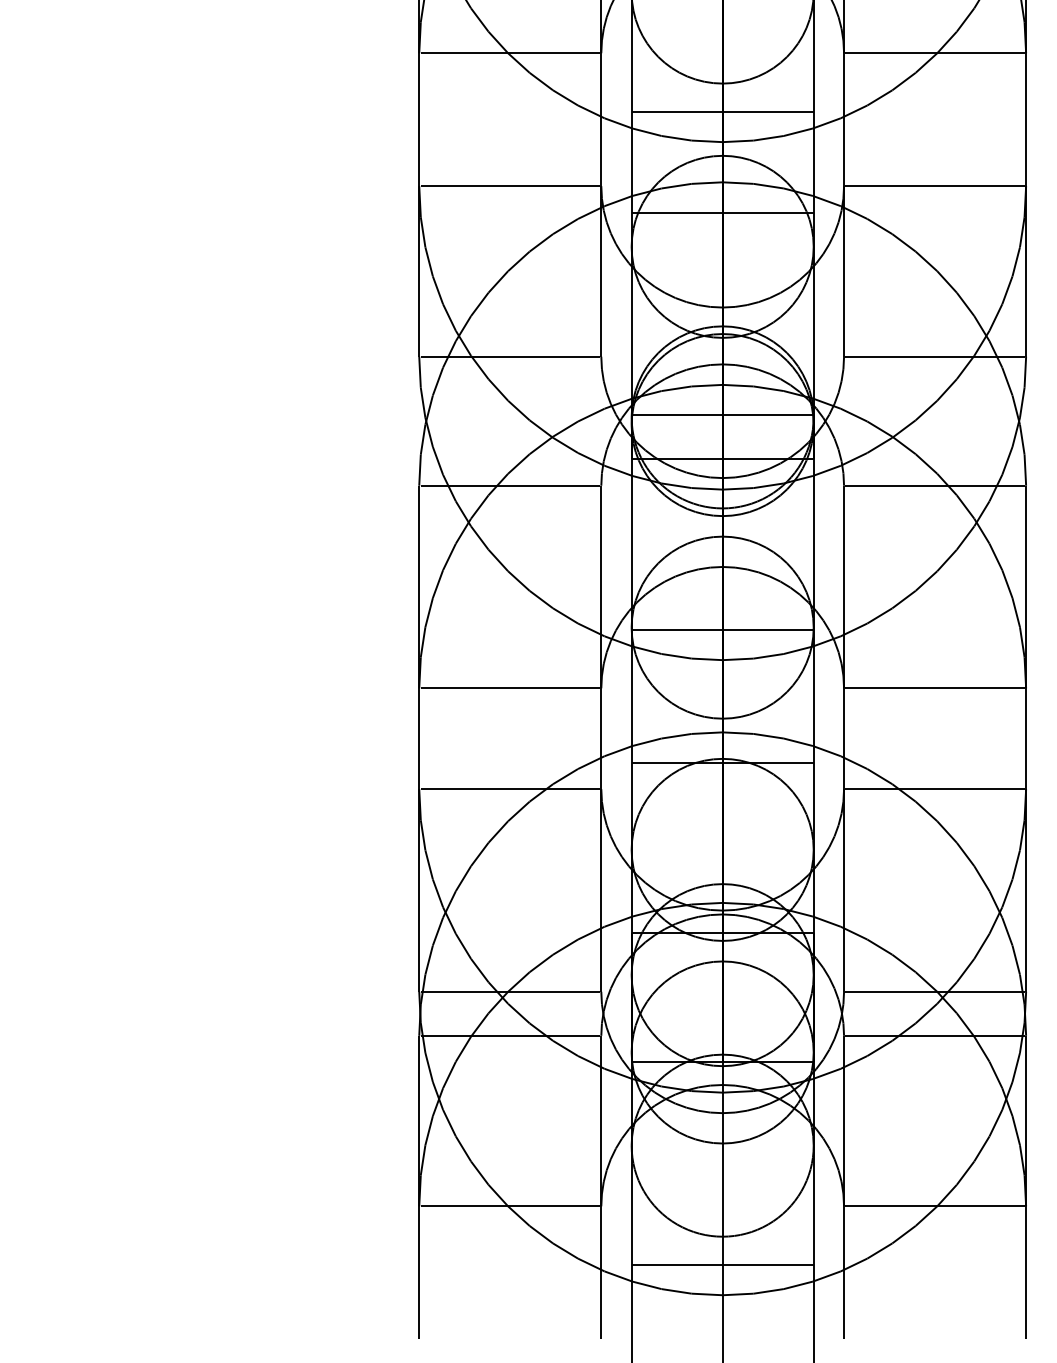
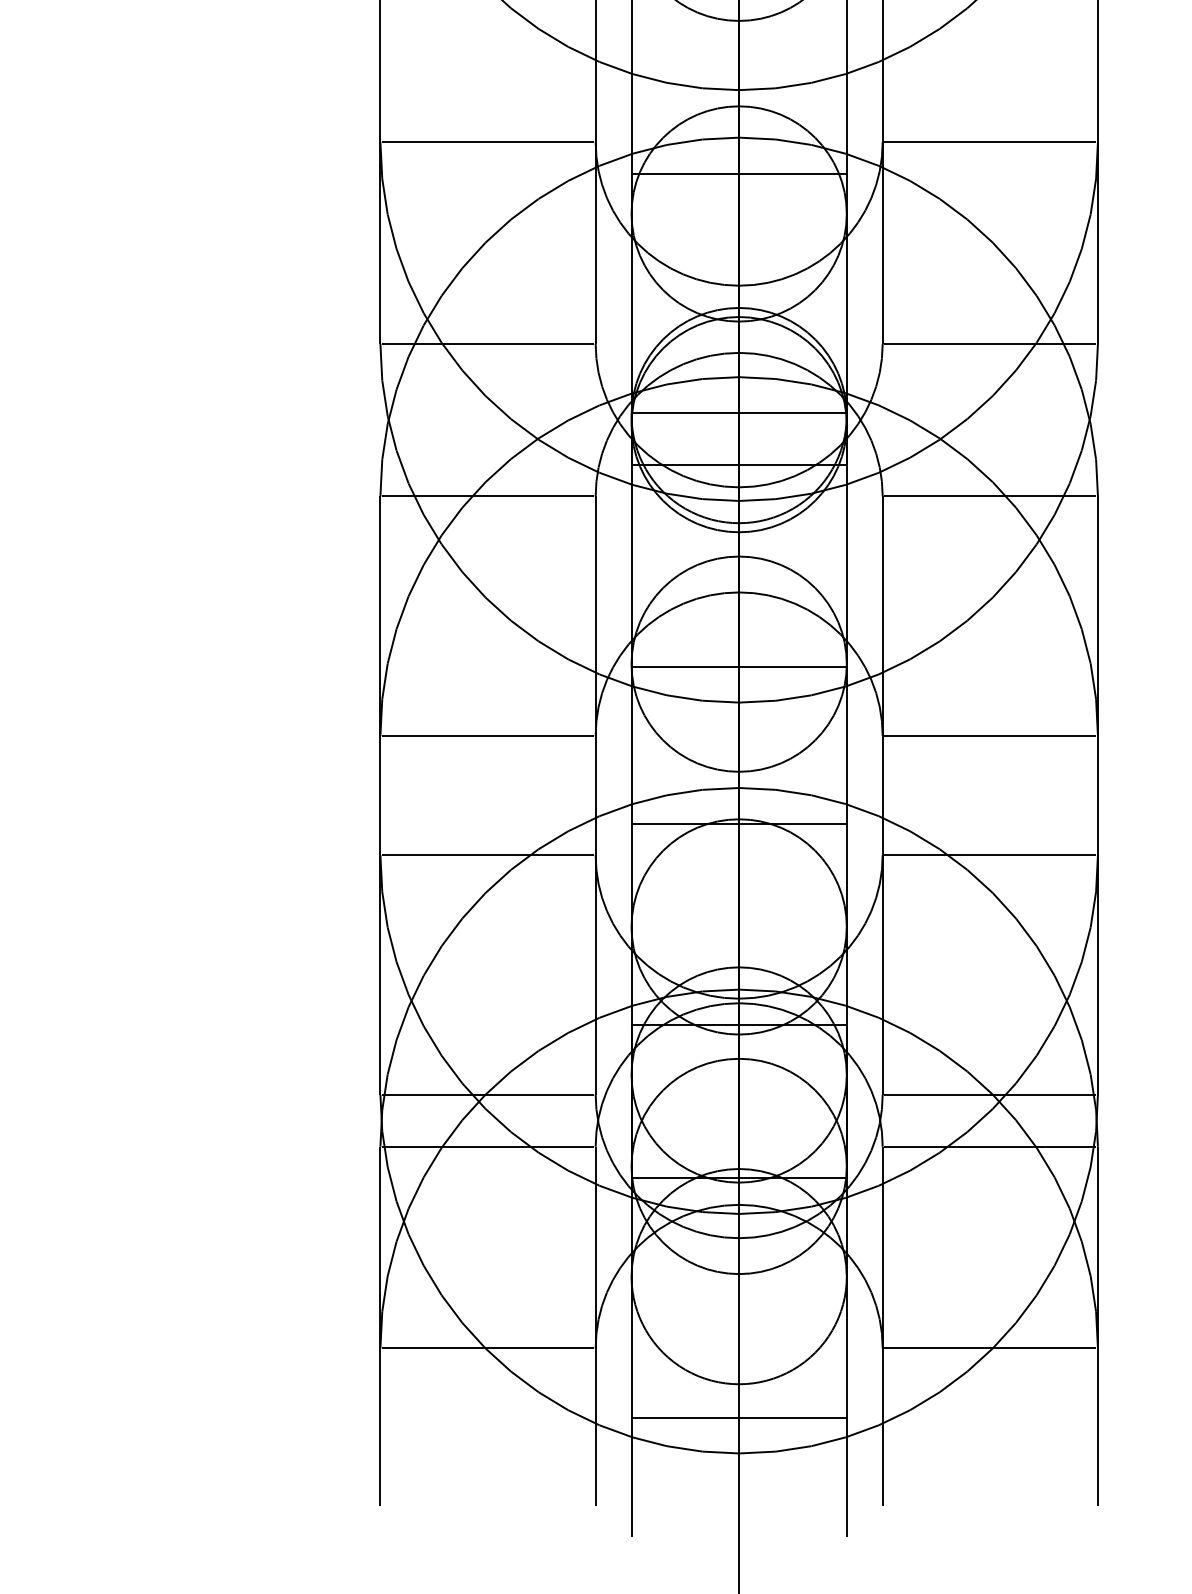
line: (722, 111) -> (738, 53), removed

